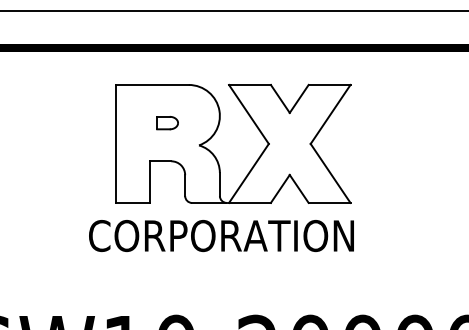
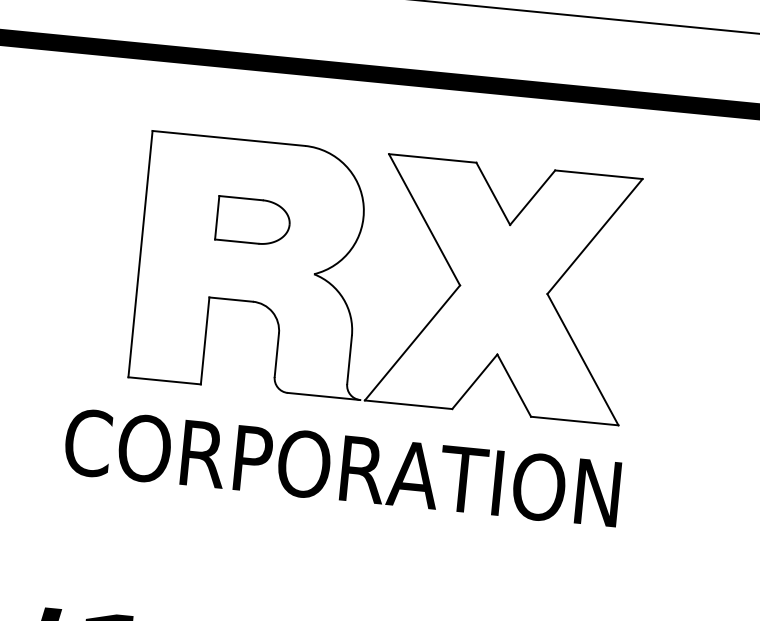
part: (167, 122) -> (252, 219), size x1.67

